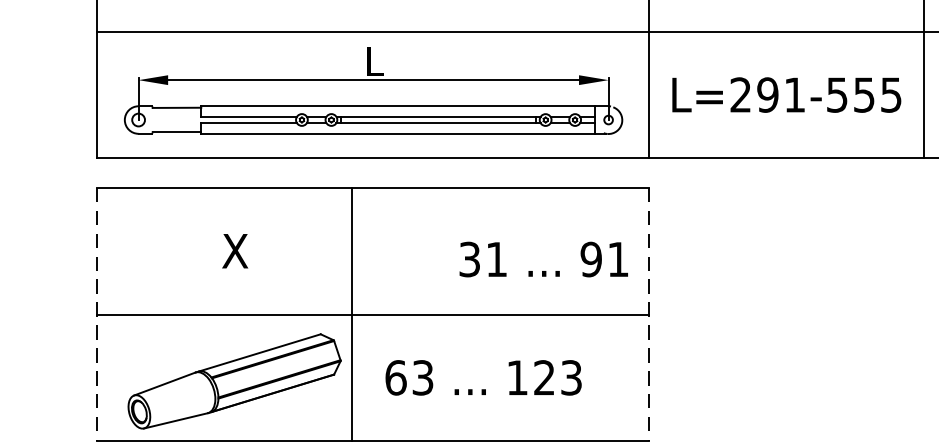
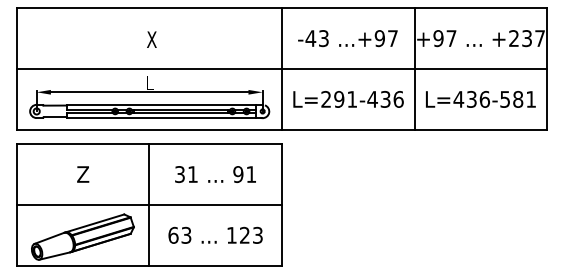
text: (864, 93) -> (385, 98), L=291-555 -> L=291-436
text: (235, 251) -> (83, 174), X -> Z
text: (543, 259) -> (215, 174), moved
line: (96, 313) -> (16, 204), dashed -> solid
line: (352, 313) -> (149, 204), moved
line: (647, 313) -> (281, 204), dashed -> solid
text: (483, 375) -> (215, 234), moved

